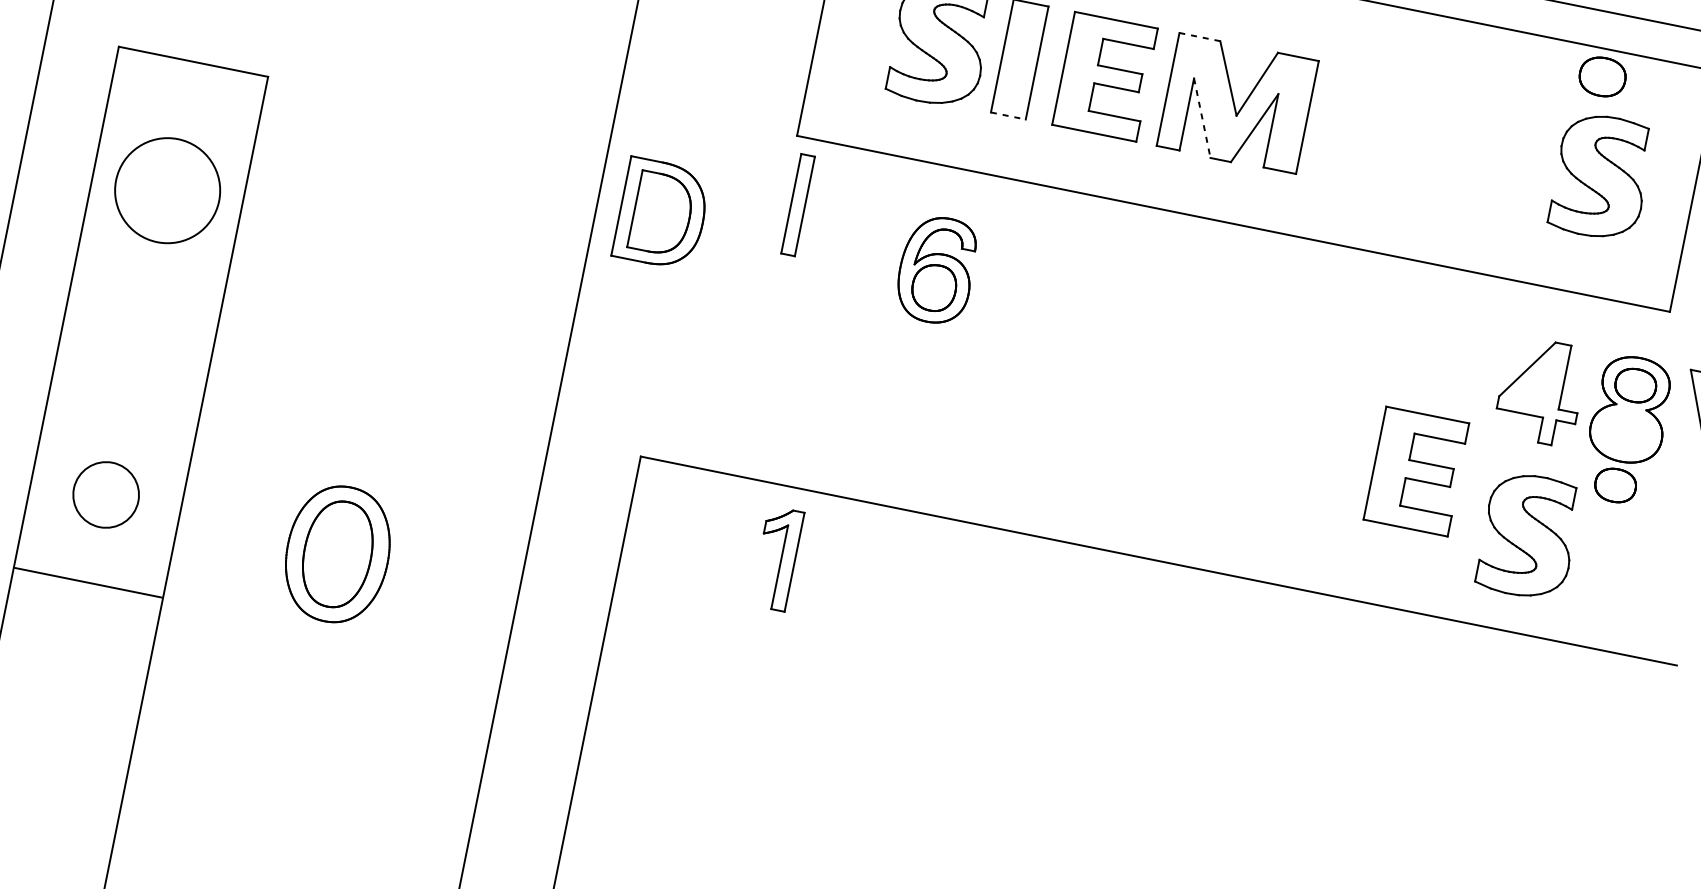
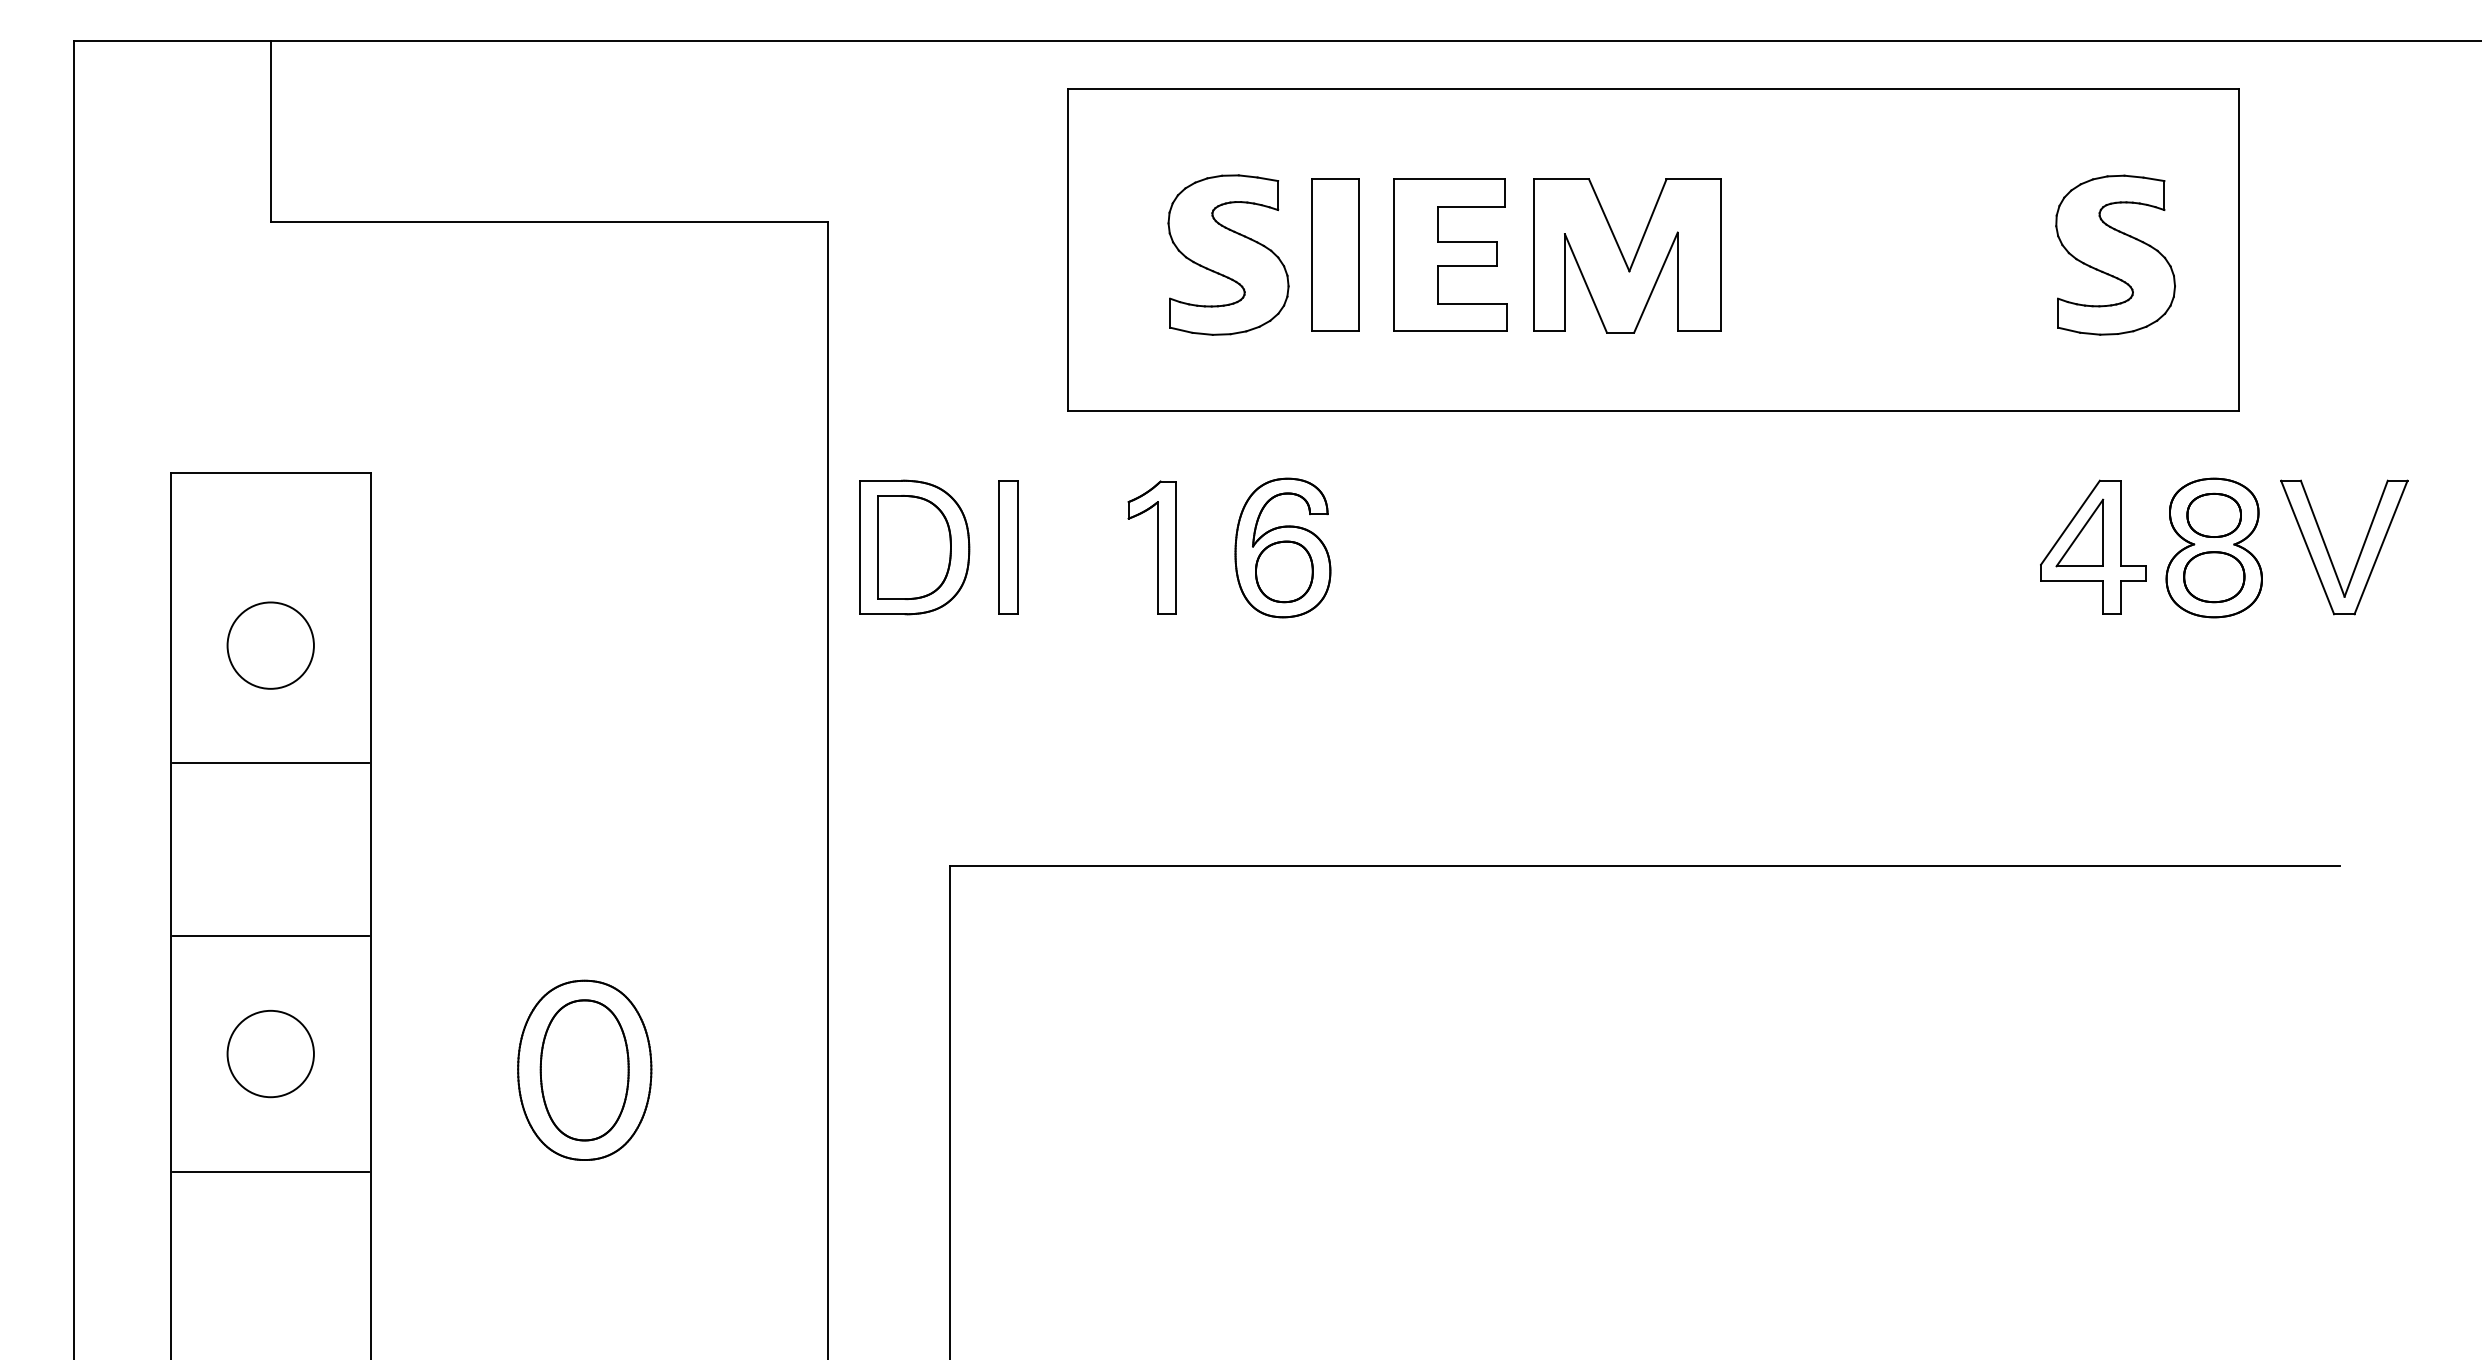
line: (1199, 37) -> (1561, 179), dashed -> solid
part: (1602, 77) -> (2214, 577), moved
line: (1008, 115) -> (1335, 330), dashed -> solid
line: (1202, 118) -> (1586, 283), dashed -> solid
circle: (167, 190) -> (270, 645), size x0.62
part: (798, 205) -> (1008, 547), moved
line: (149, 278) -> (270, 763), added
part: (1532, 378) -> (2079, 532), added
line: (123, 407) -> (270, 936), added
part: (1417, 471) -> (1954, 682), removed
part: (1615, 484) -> (2213, 648), removed
part: (1528, 535) -> (2115, 736), removed
part: (776, 558) -> (1151, 547), moved

